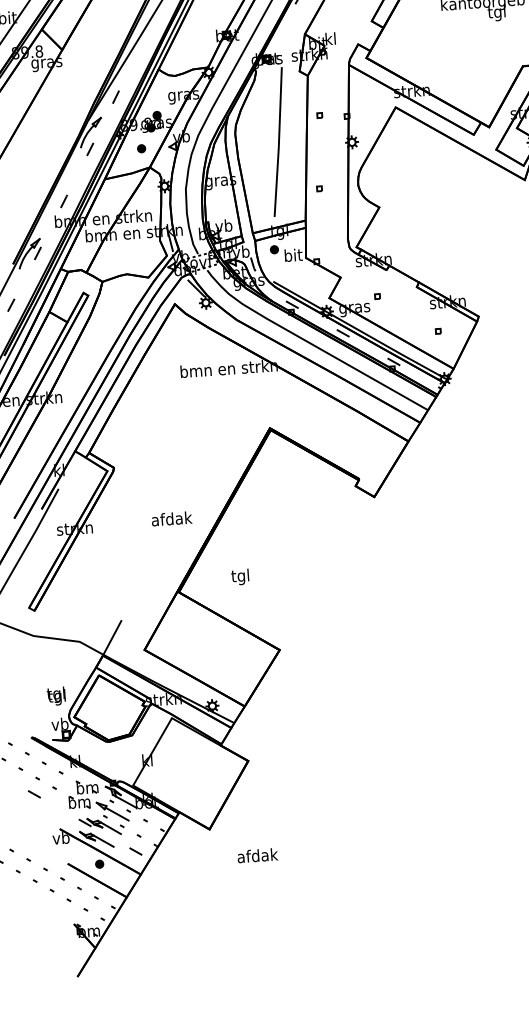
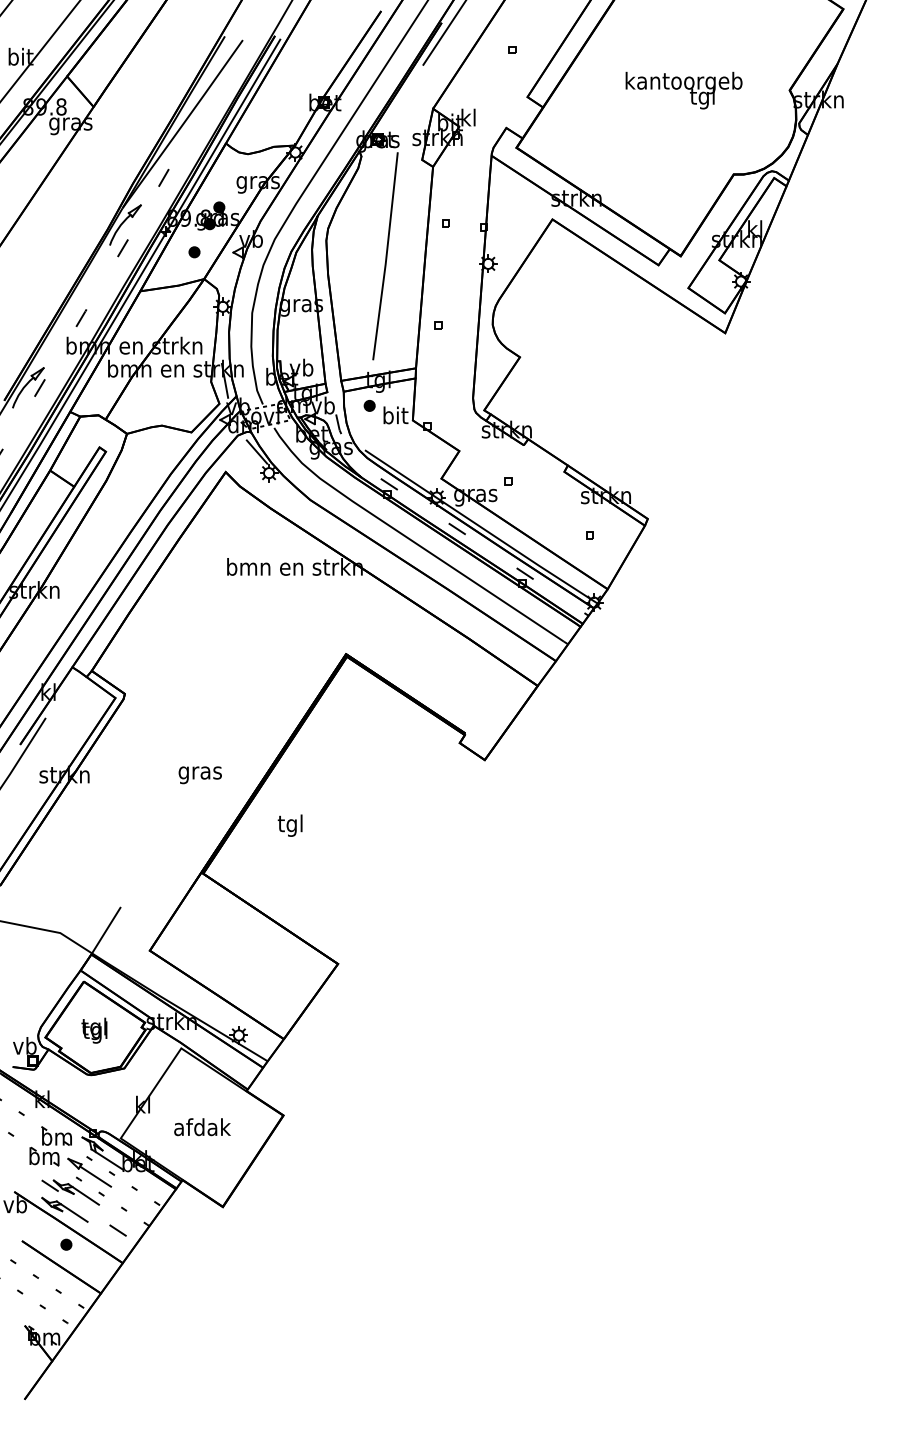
text: (171, 520) -> (200, 772), afdak -> gras
text: (239, 577) -> (289, 825), moved
text: (56, 696) -> (94, 1030), moved
text: (257, 855) -> (202, 1127), moved

